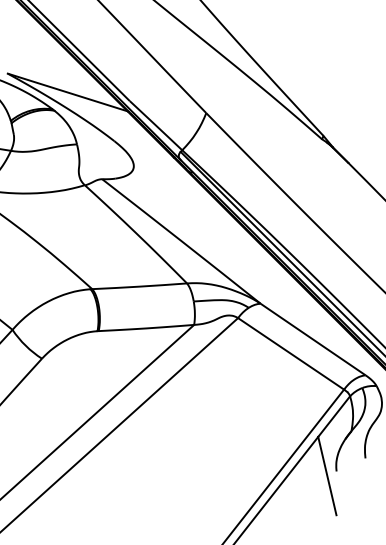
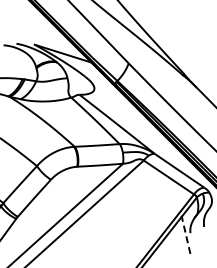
line: (328, 474) -> (186, 234), solid -> dashed

